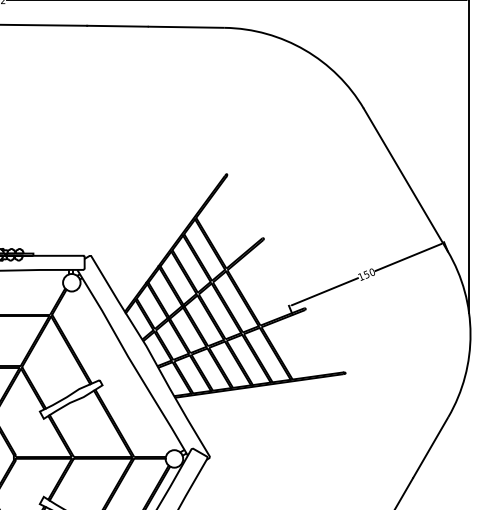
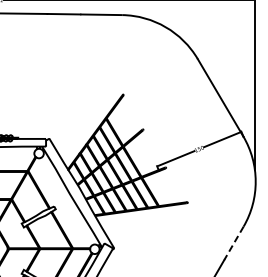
line: (429, 448) -> (233, 243), solid -> dashed

